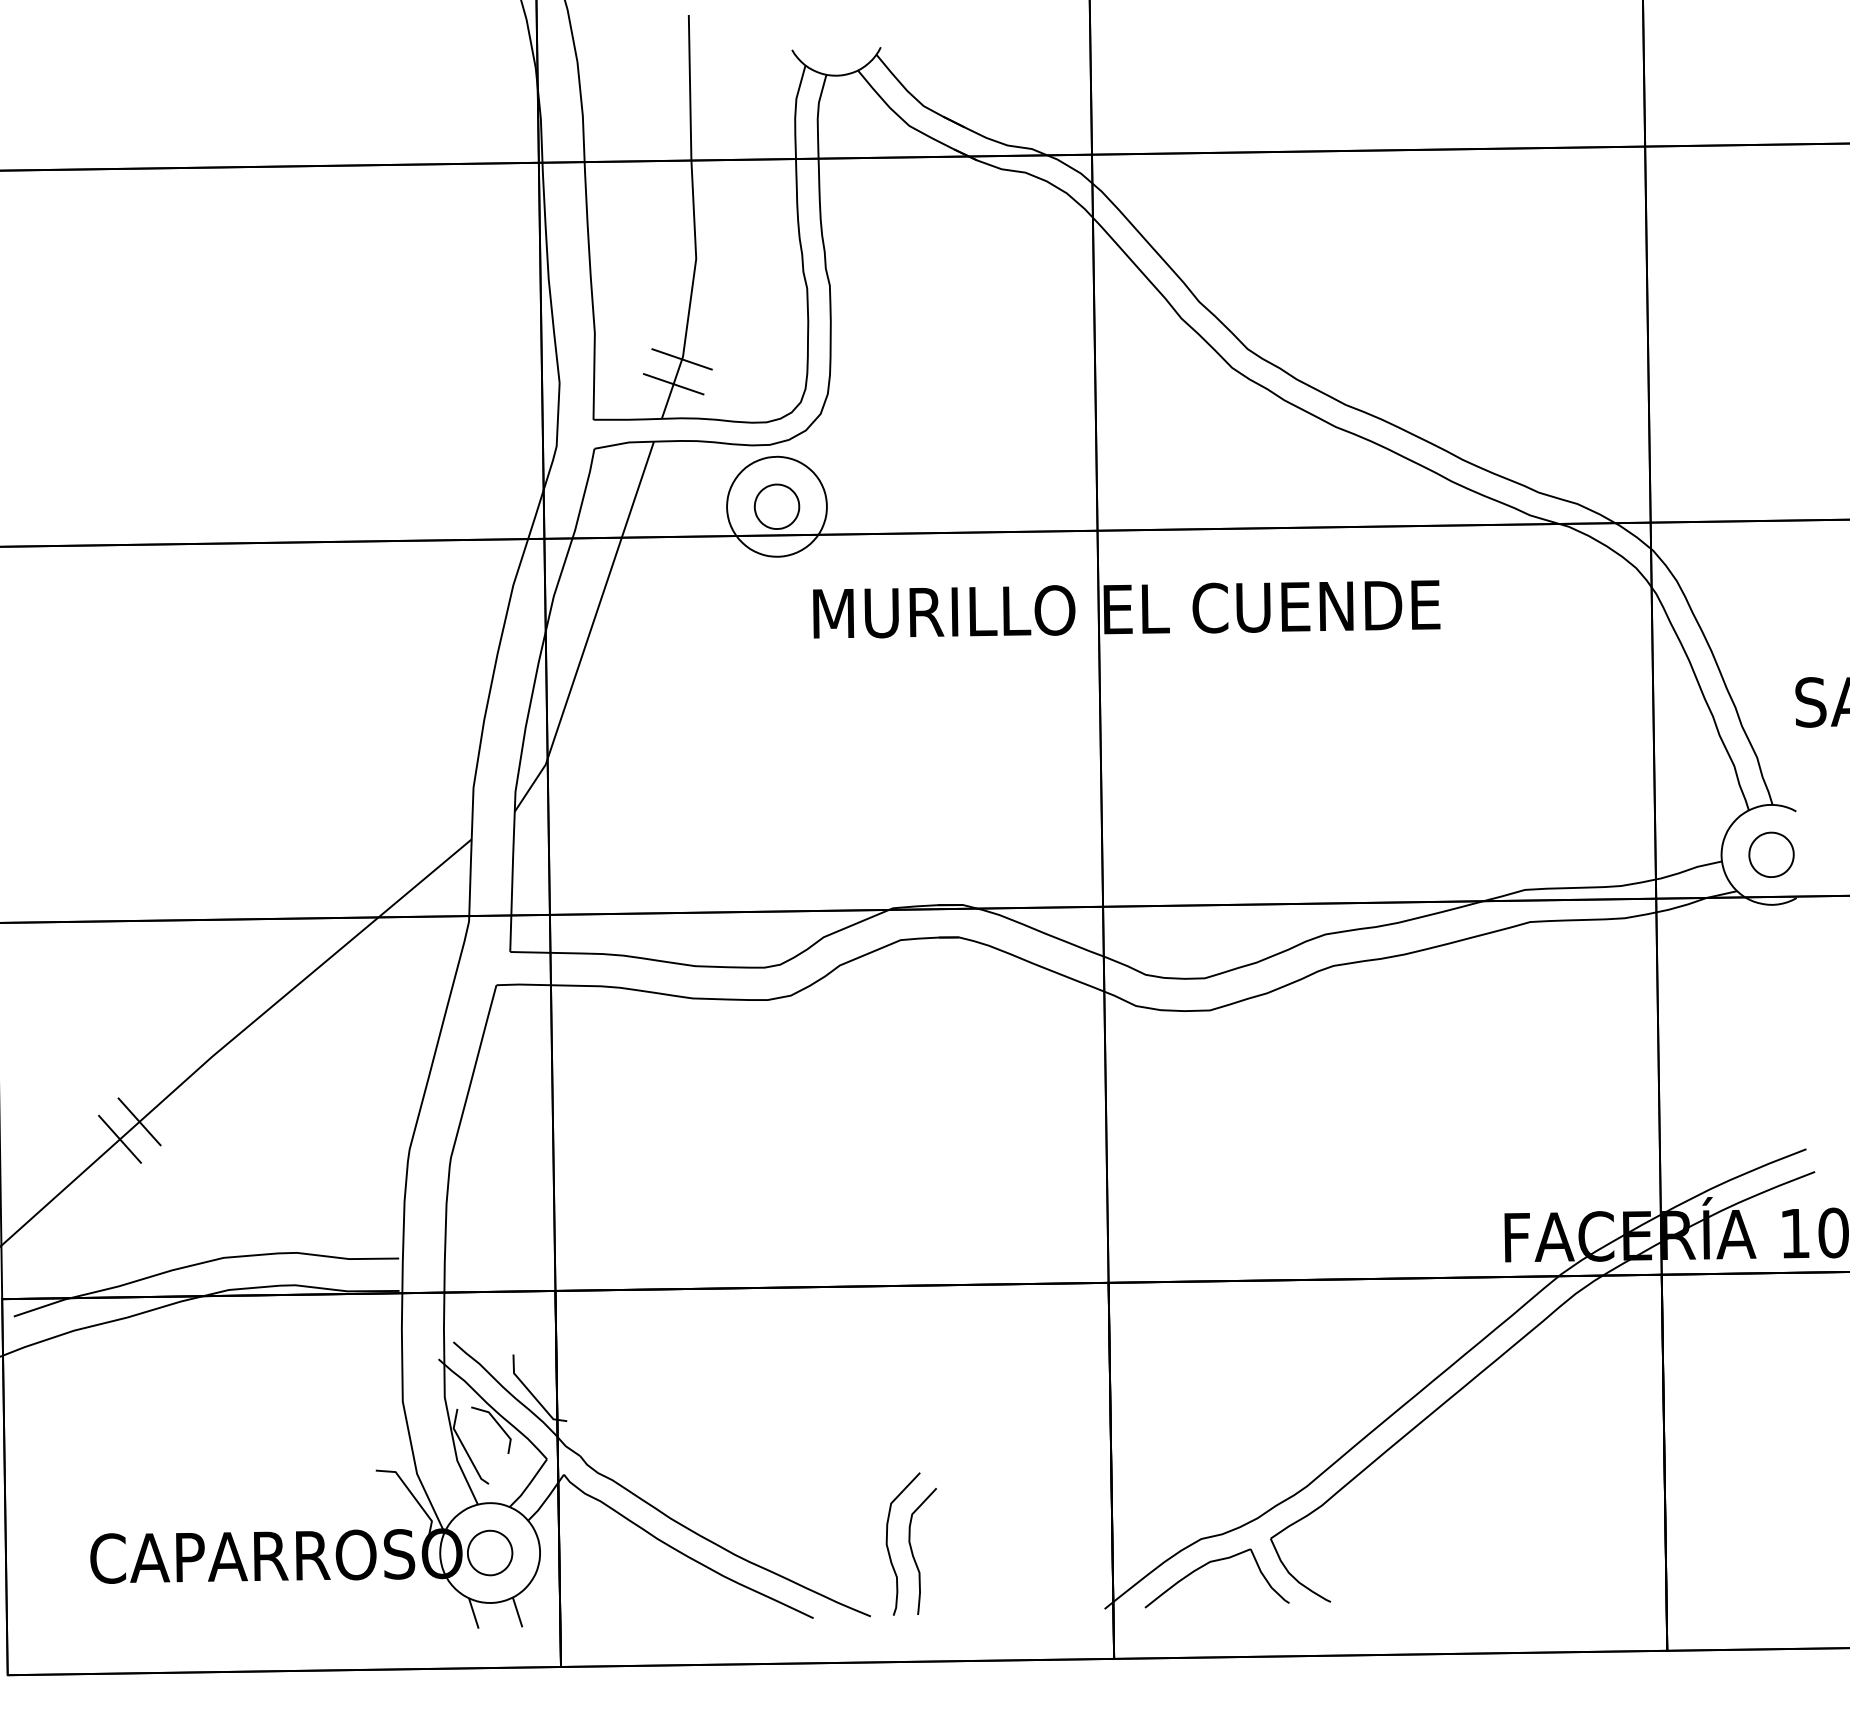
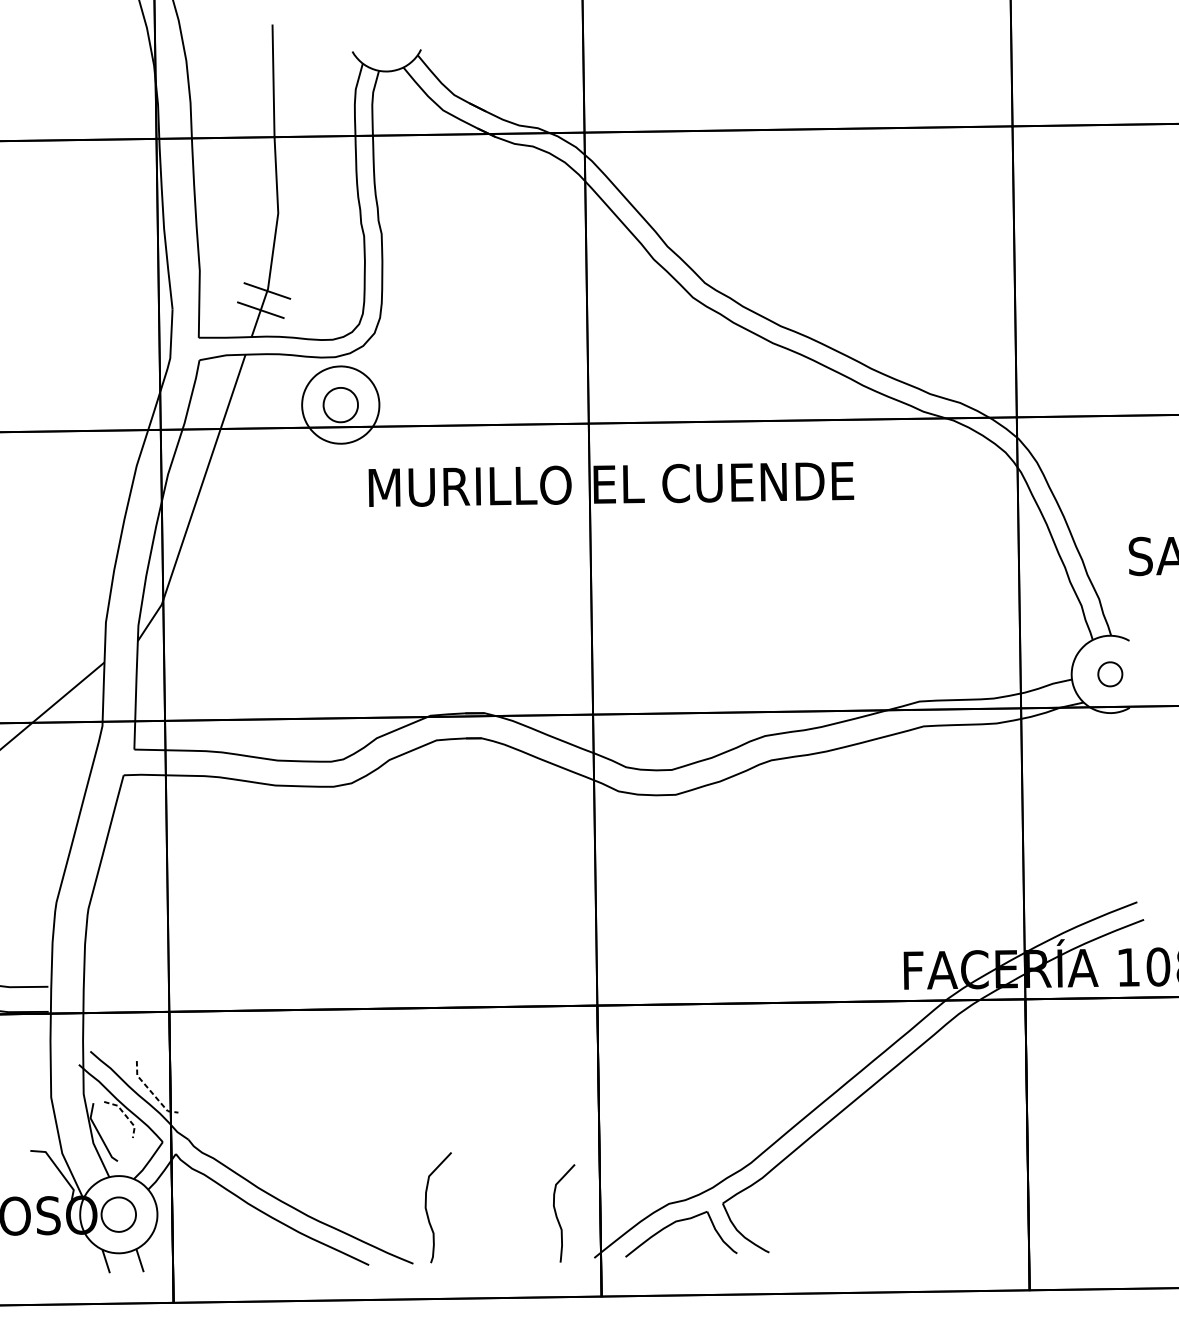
part: (1771, 854) -> (1110, 674), size x0.7
line: (532, 1394) -> (151, 1091), solid -> dashed
line: (498, 1424) -> (125, 1115), solid -> dashed
curve: (913, 1553) -> (557, 1215), moved

